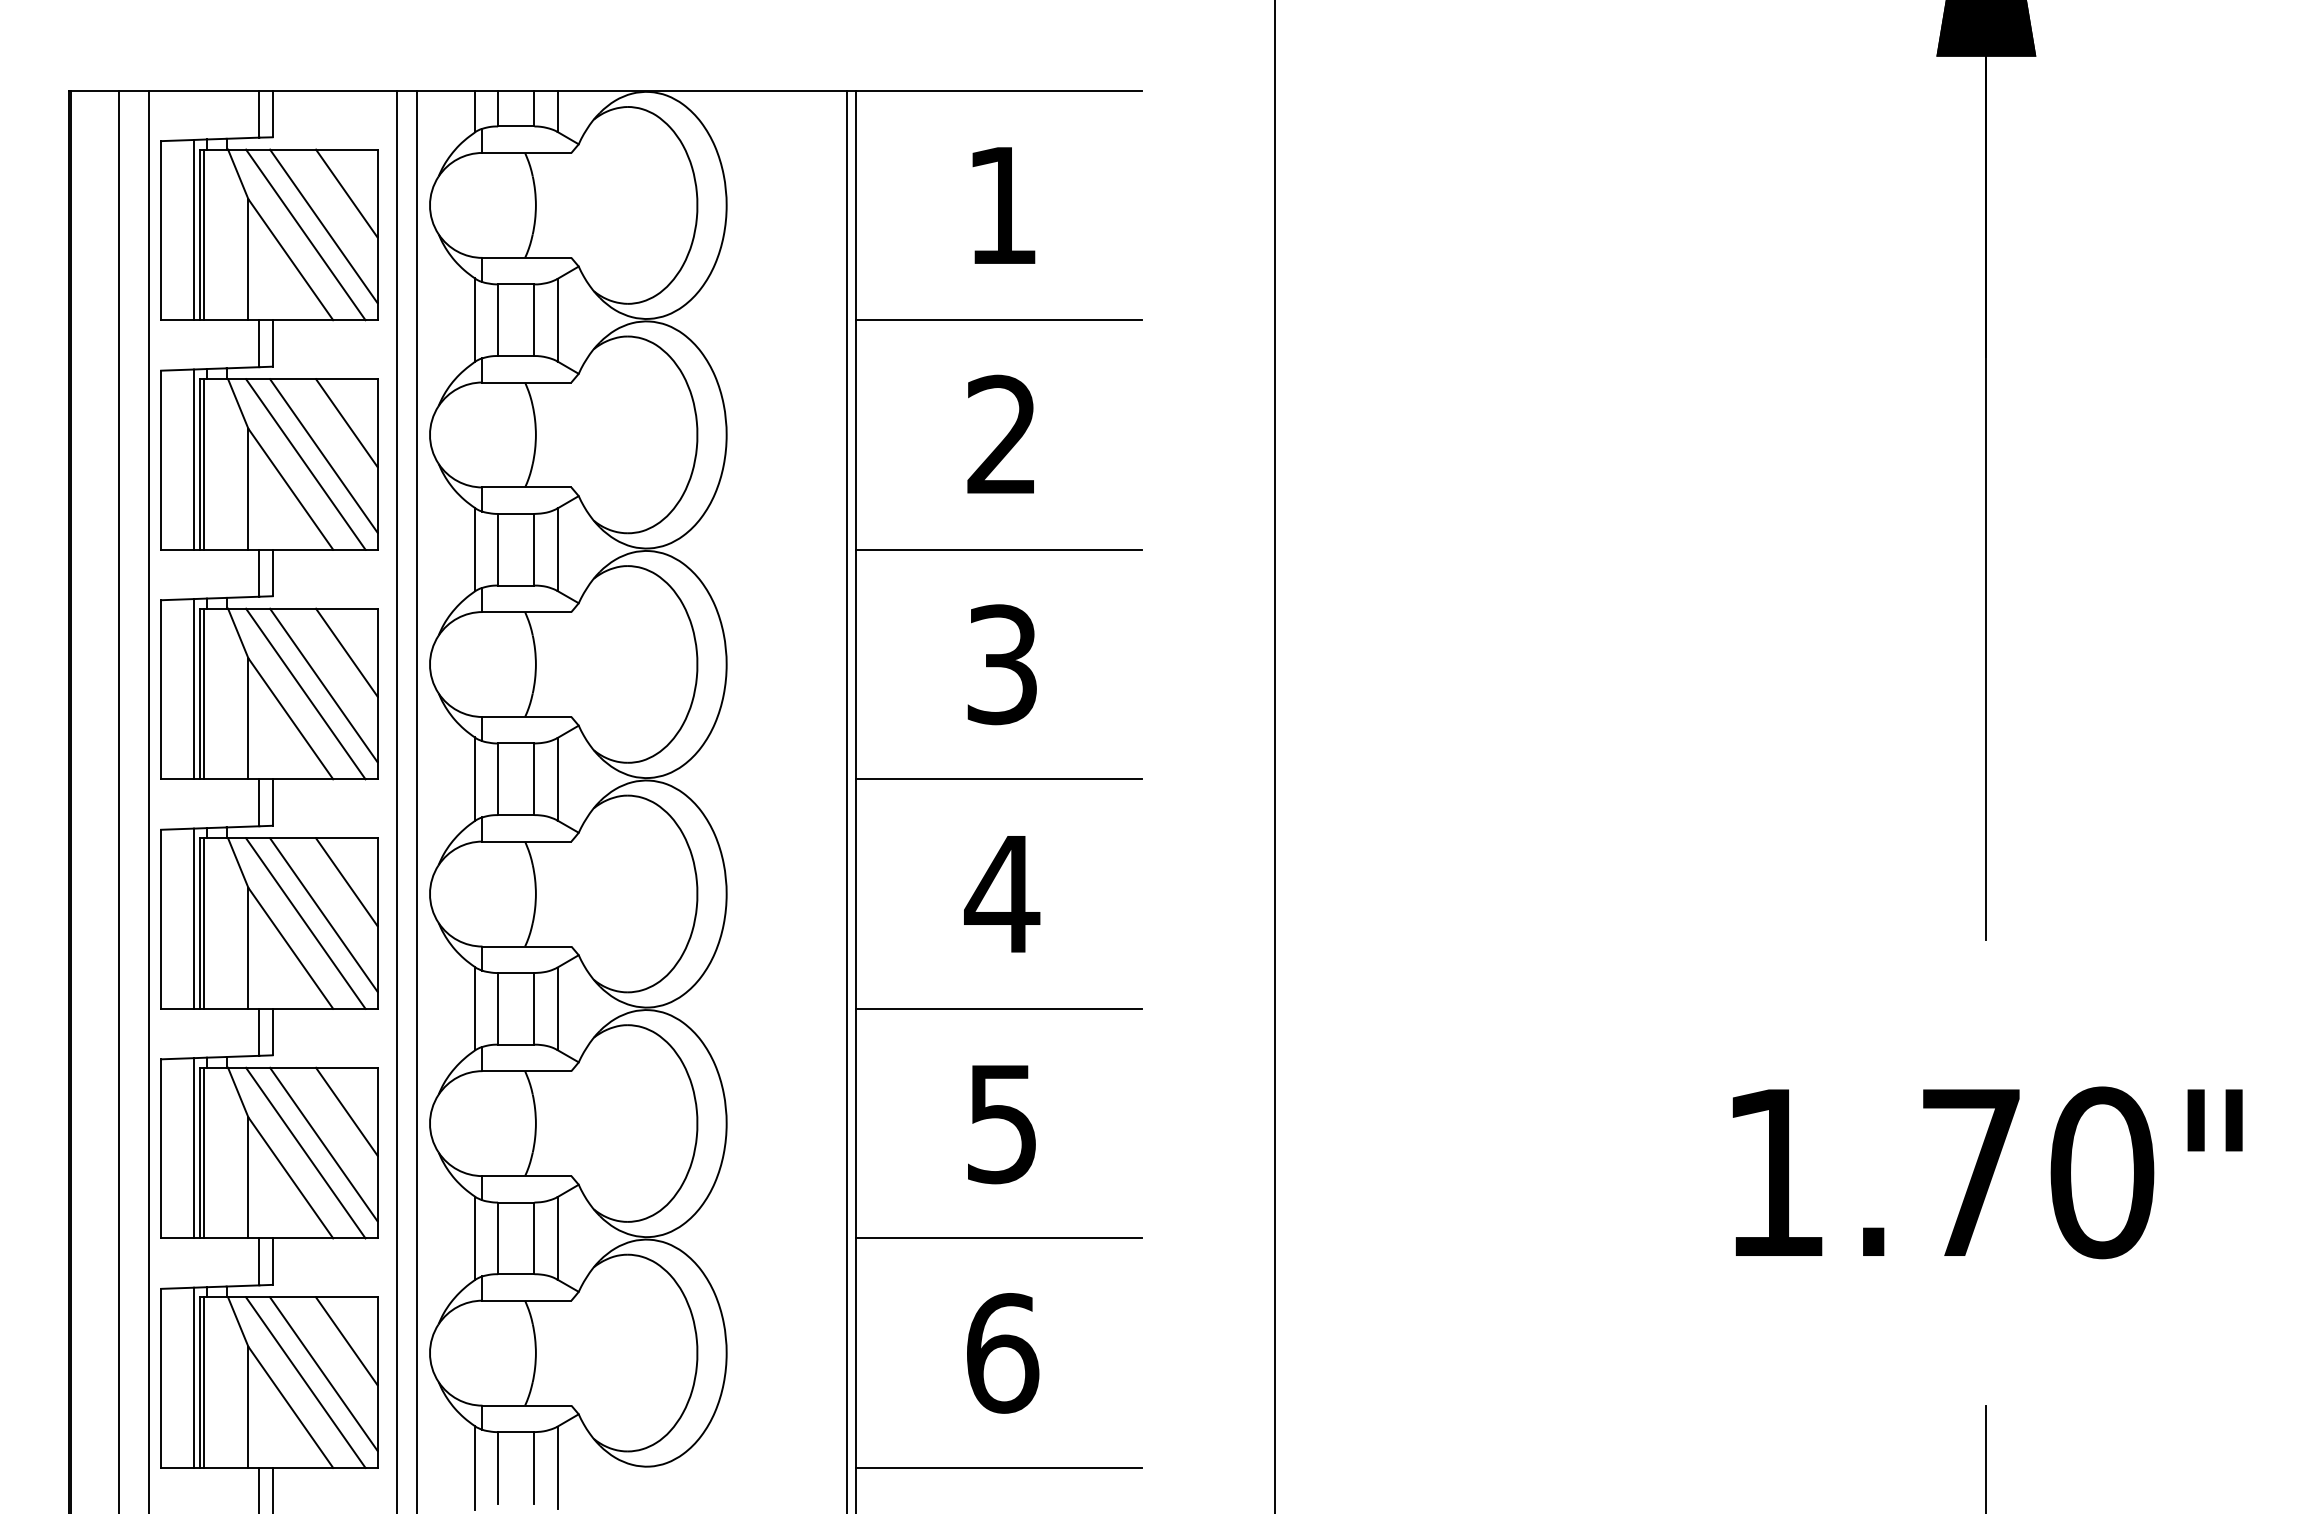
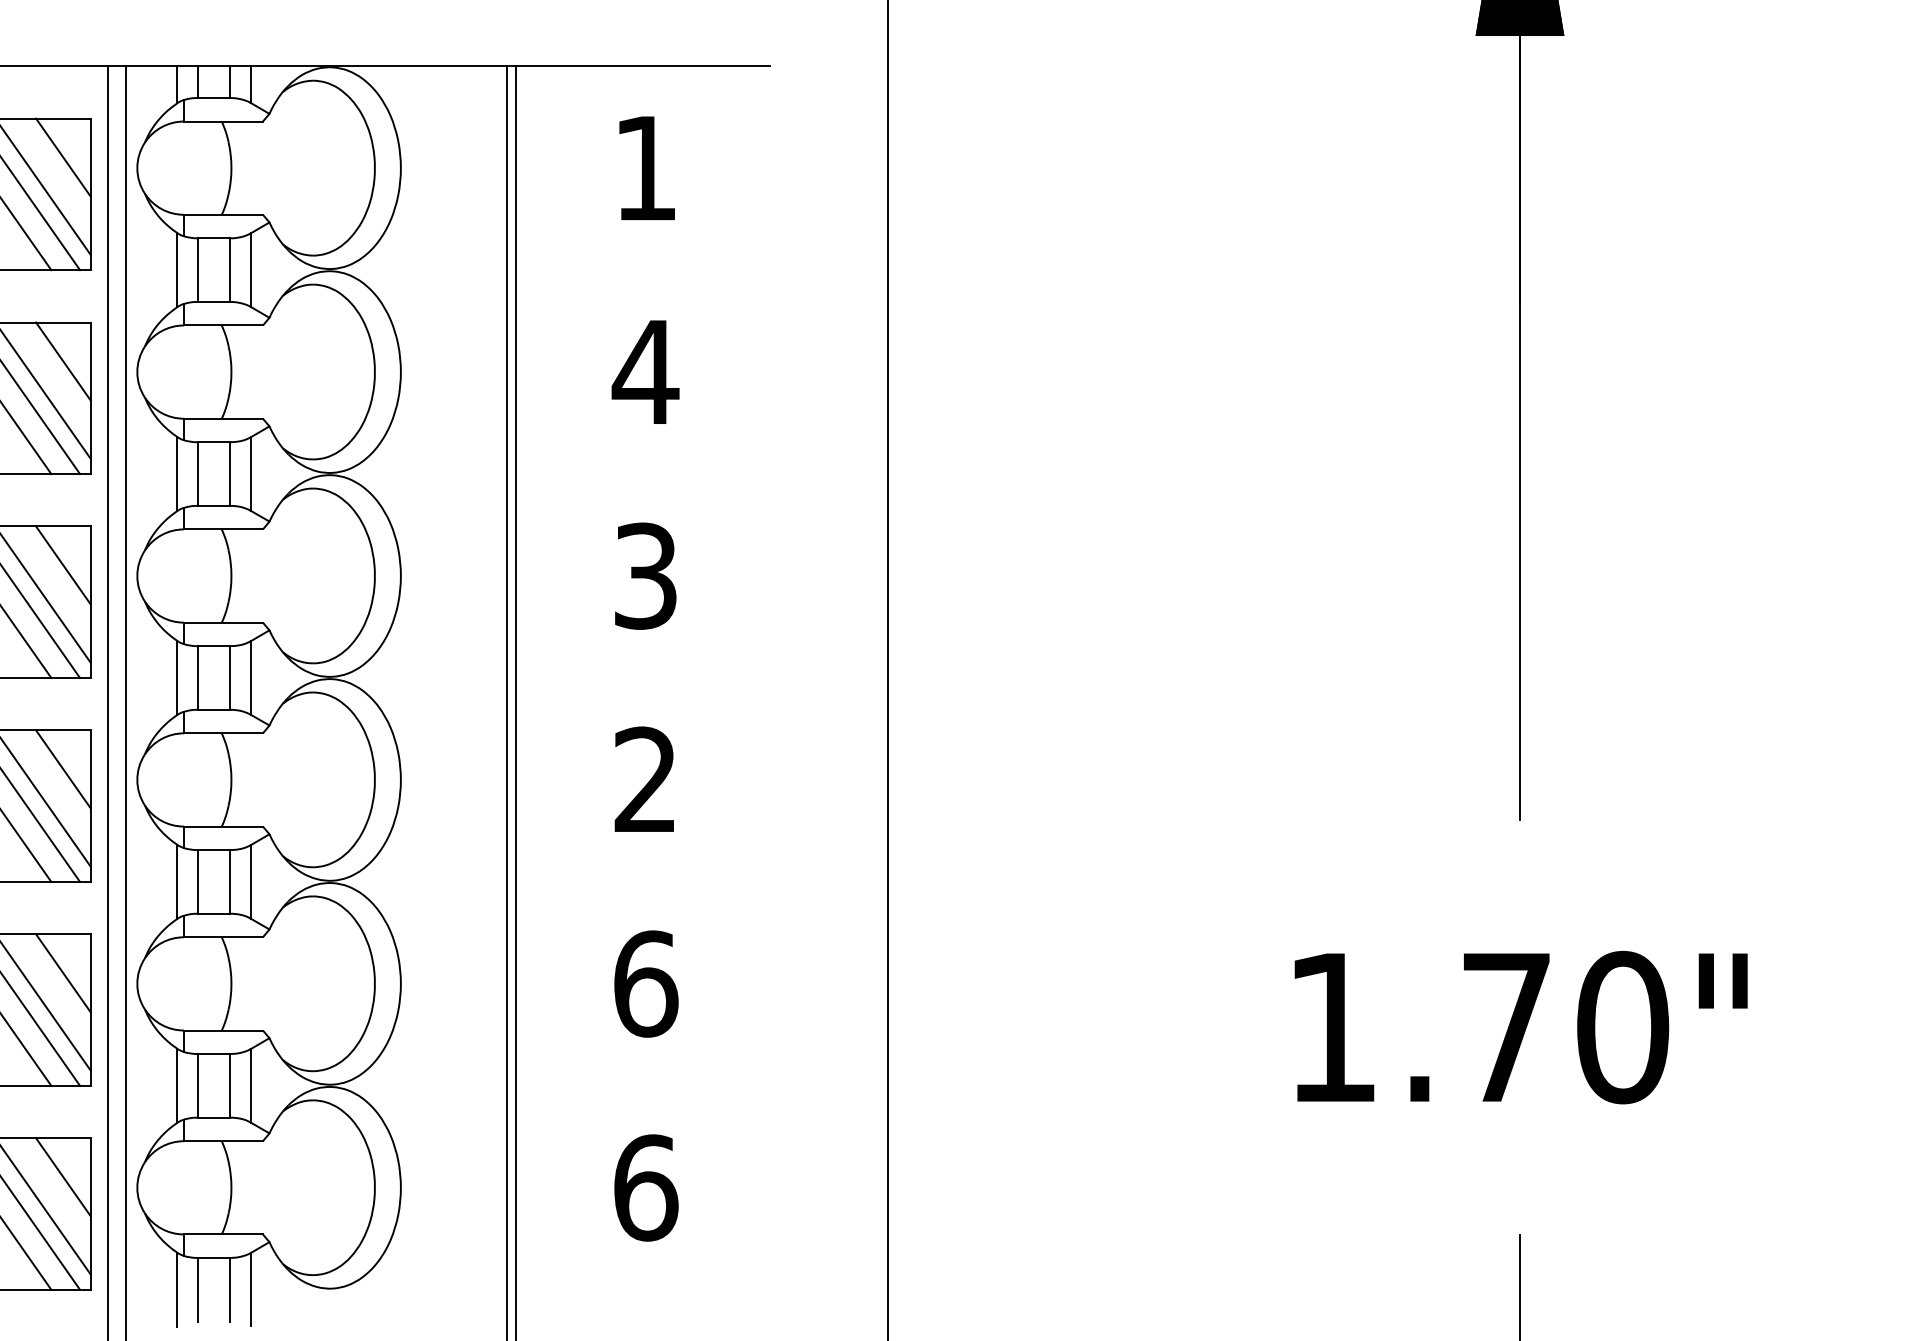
line: (999, 320) -> (643, 270), removed
text: (1002, 433) -> (645, 370), 2 -> 4
line: (999, 549) -> (643, 473), removed
line: (999, 779) -> (643, 678), removed
text: (1002, 892) -> (645, 778), 4 -> 2
line: (999, 1008) -> (643, 881), removed
text: (1003, 1123) -> (646, 983), 5 -> 6
line: (999, 1238) -> (643, 1085), removed
line: (999, 1467) -> (643, 1289), removed

